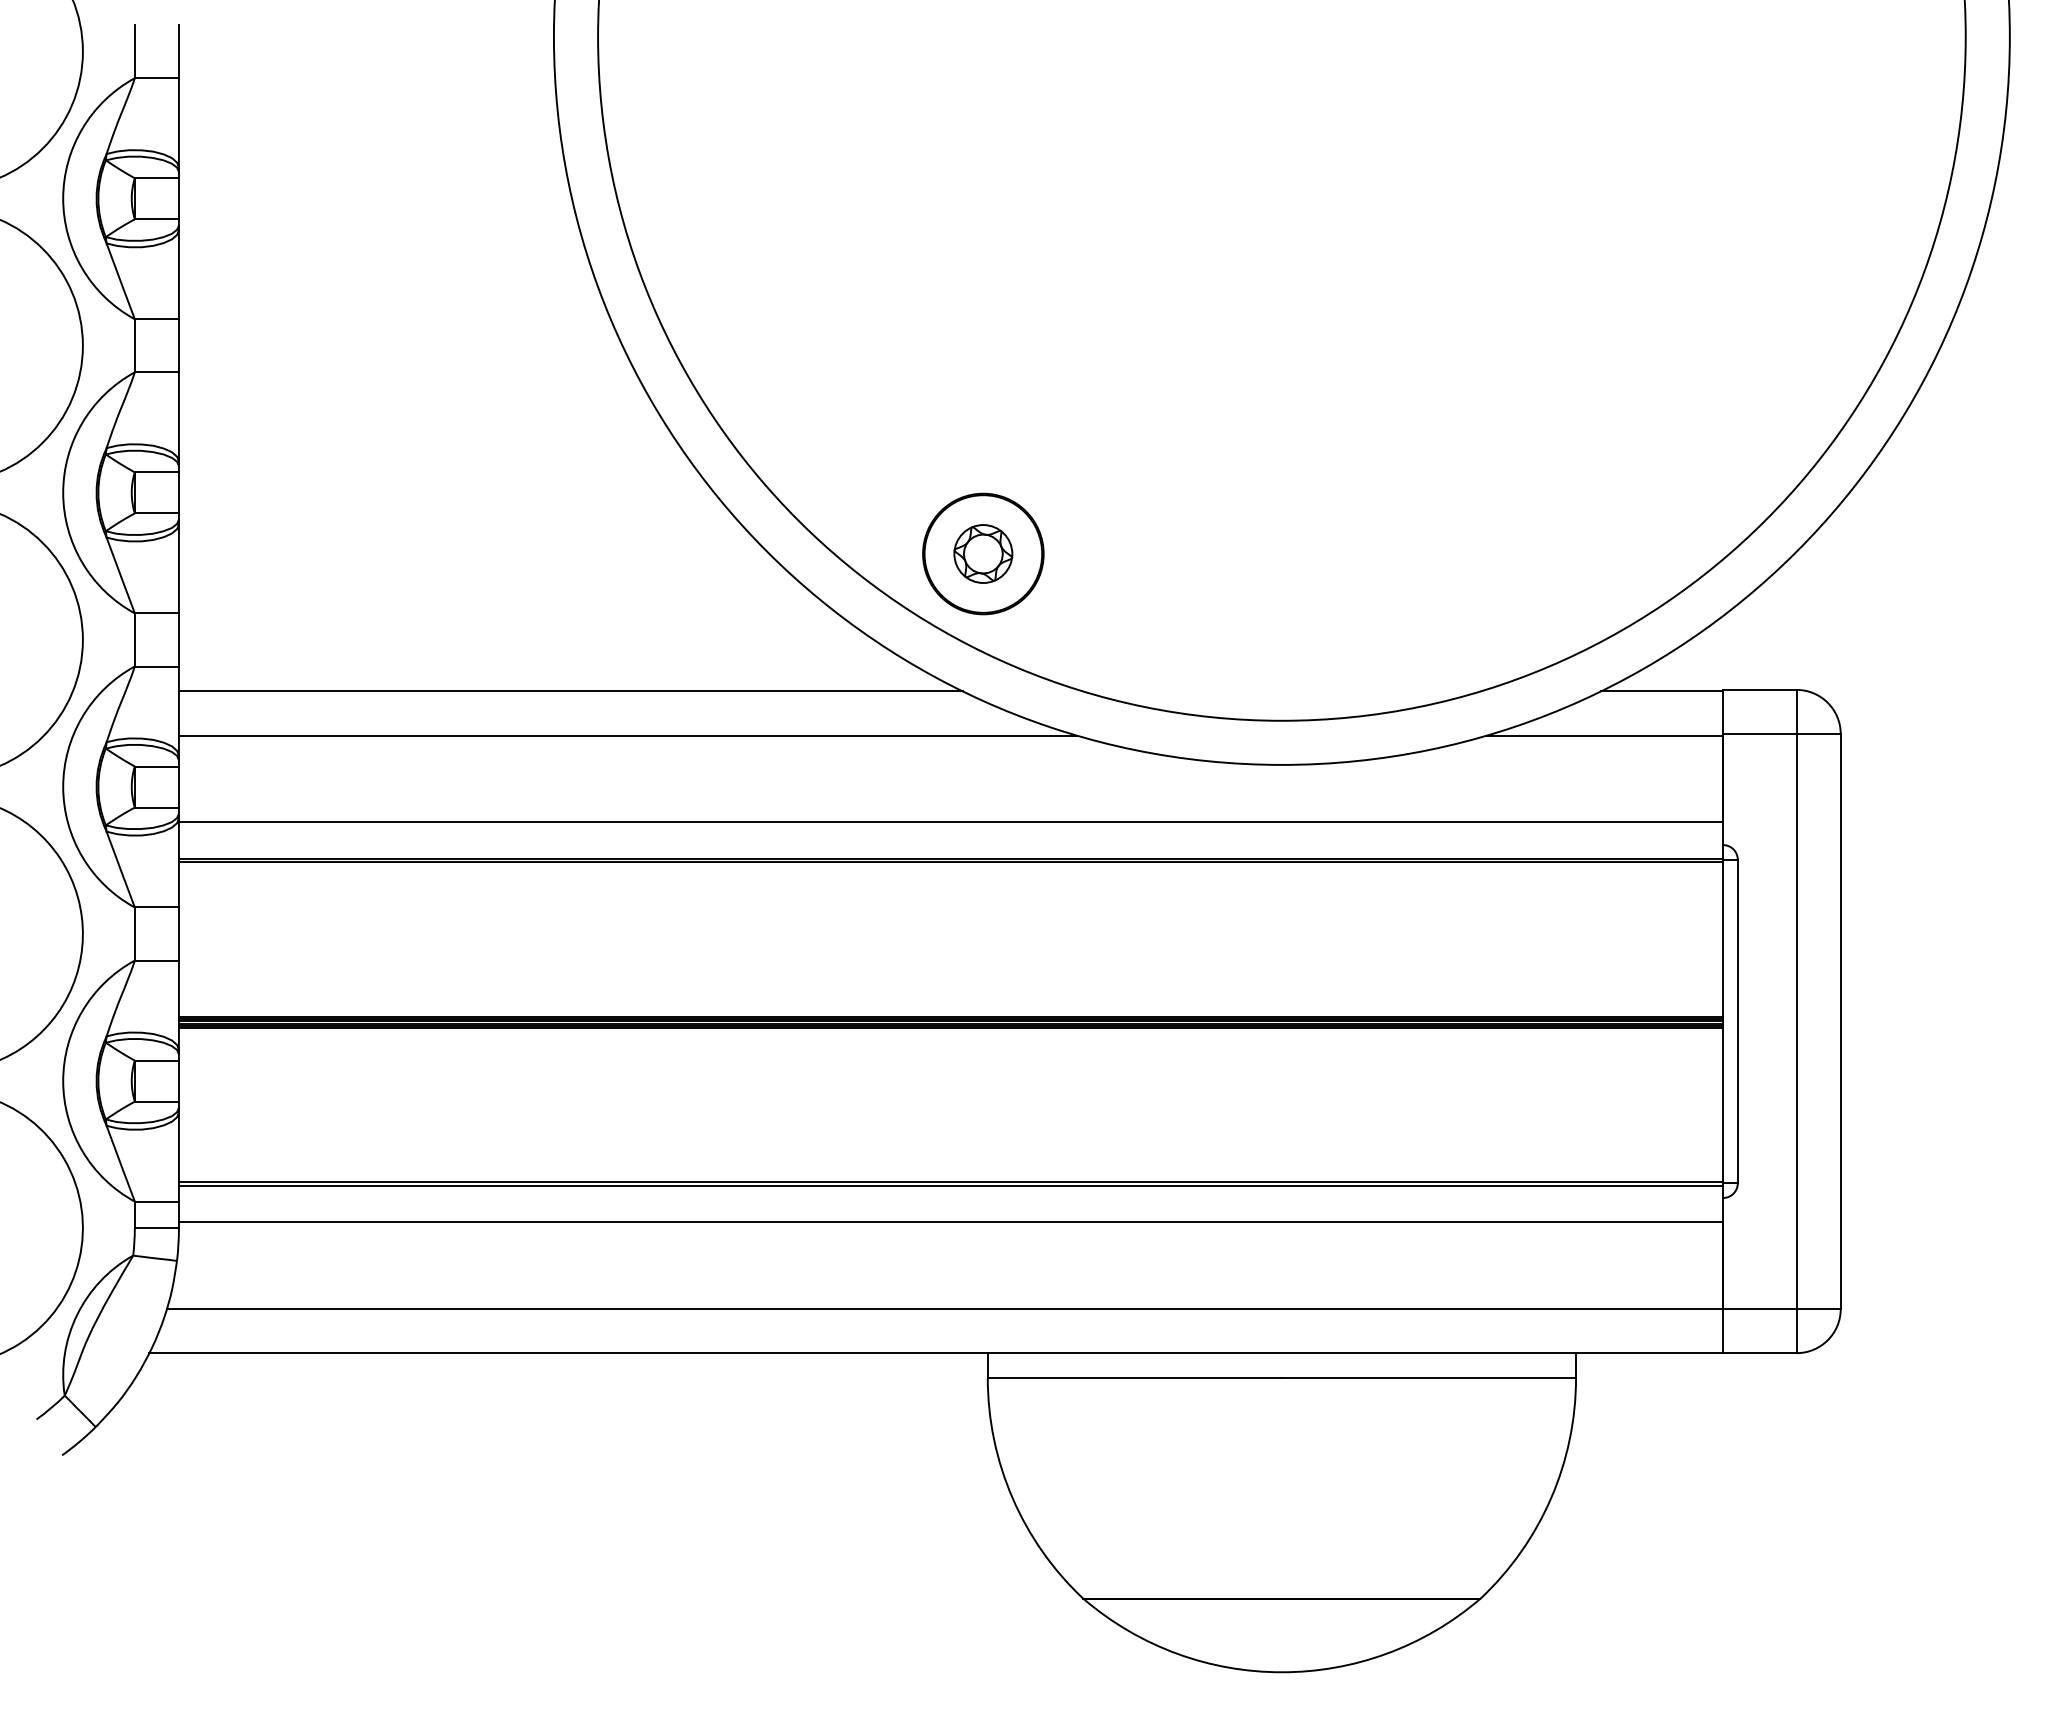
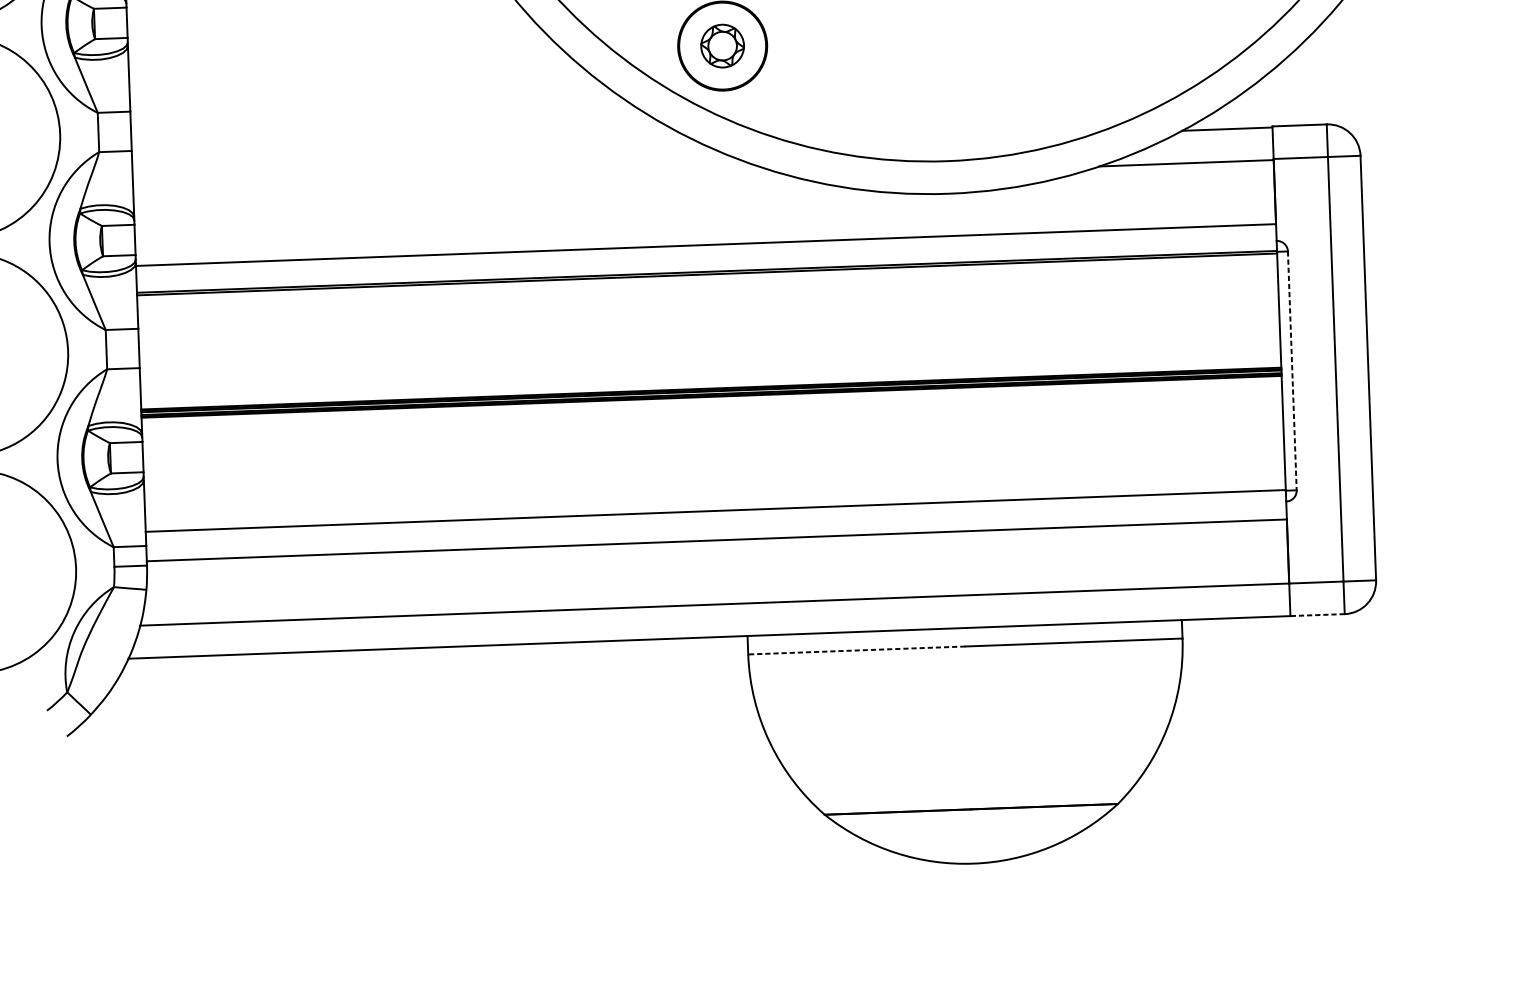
line: (570, 691) -> (421, 158), removed
line: (627, 735) -> (464, 189), removed
line: (1737, 1021) -> (1292, 370), solid -> dashed
line: (950, 1185) -> (715, 513), removed
line: (1759, 1353) -> (1317, 615), solid -> dashed
line: (1134, 1378) -> (856, 650), solid -> dashed

